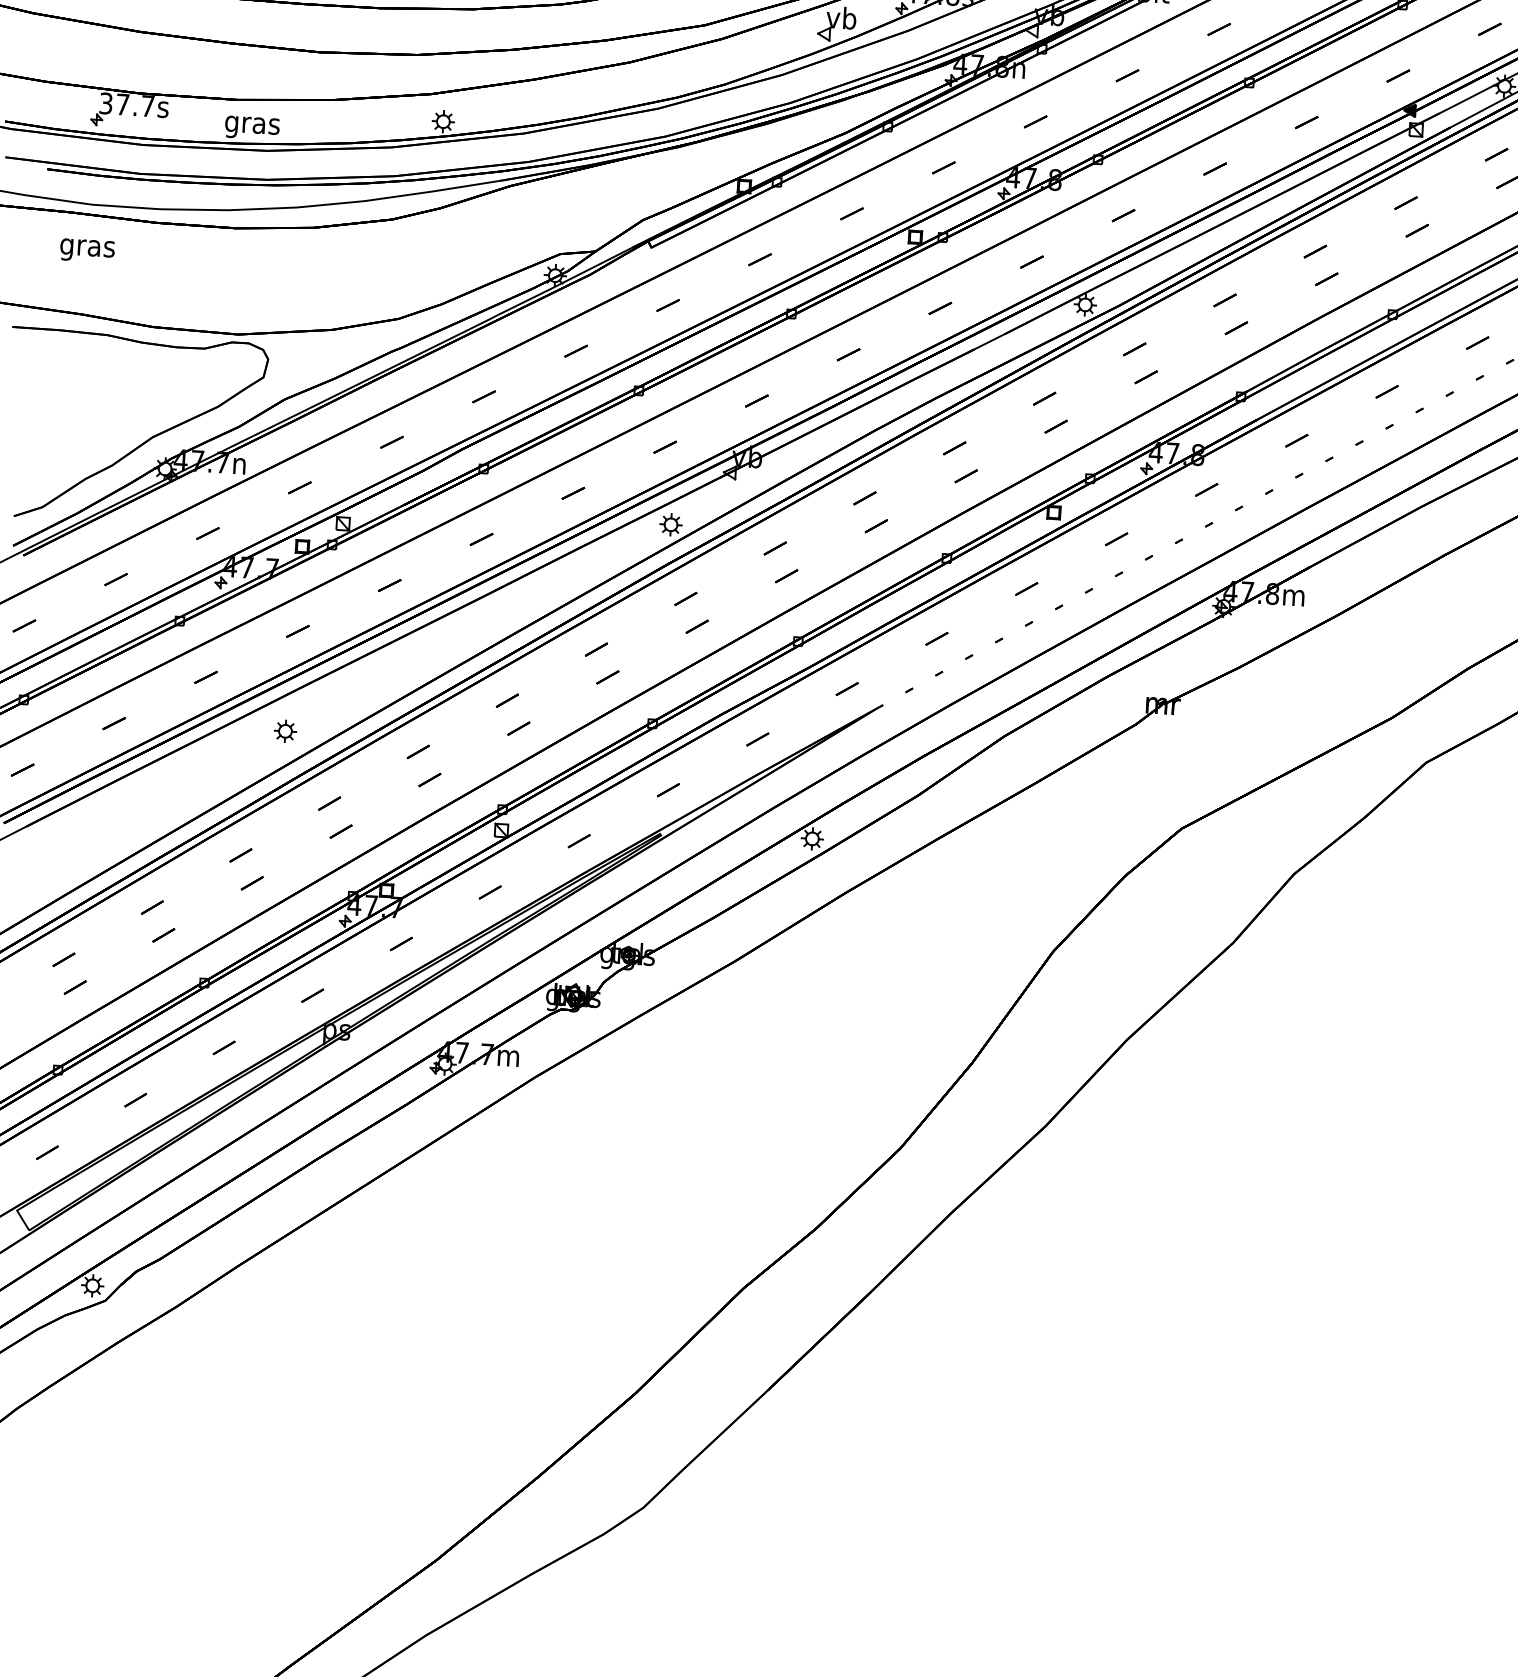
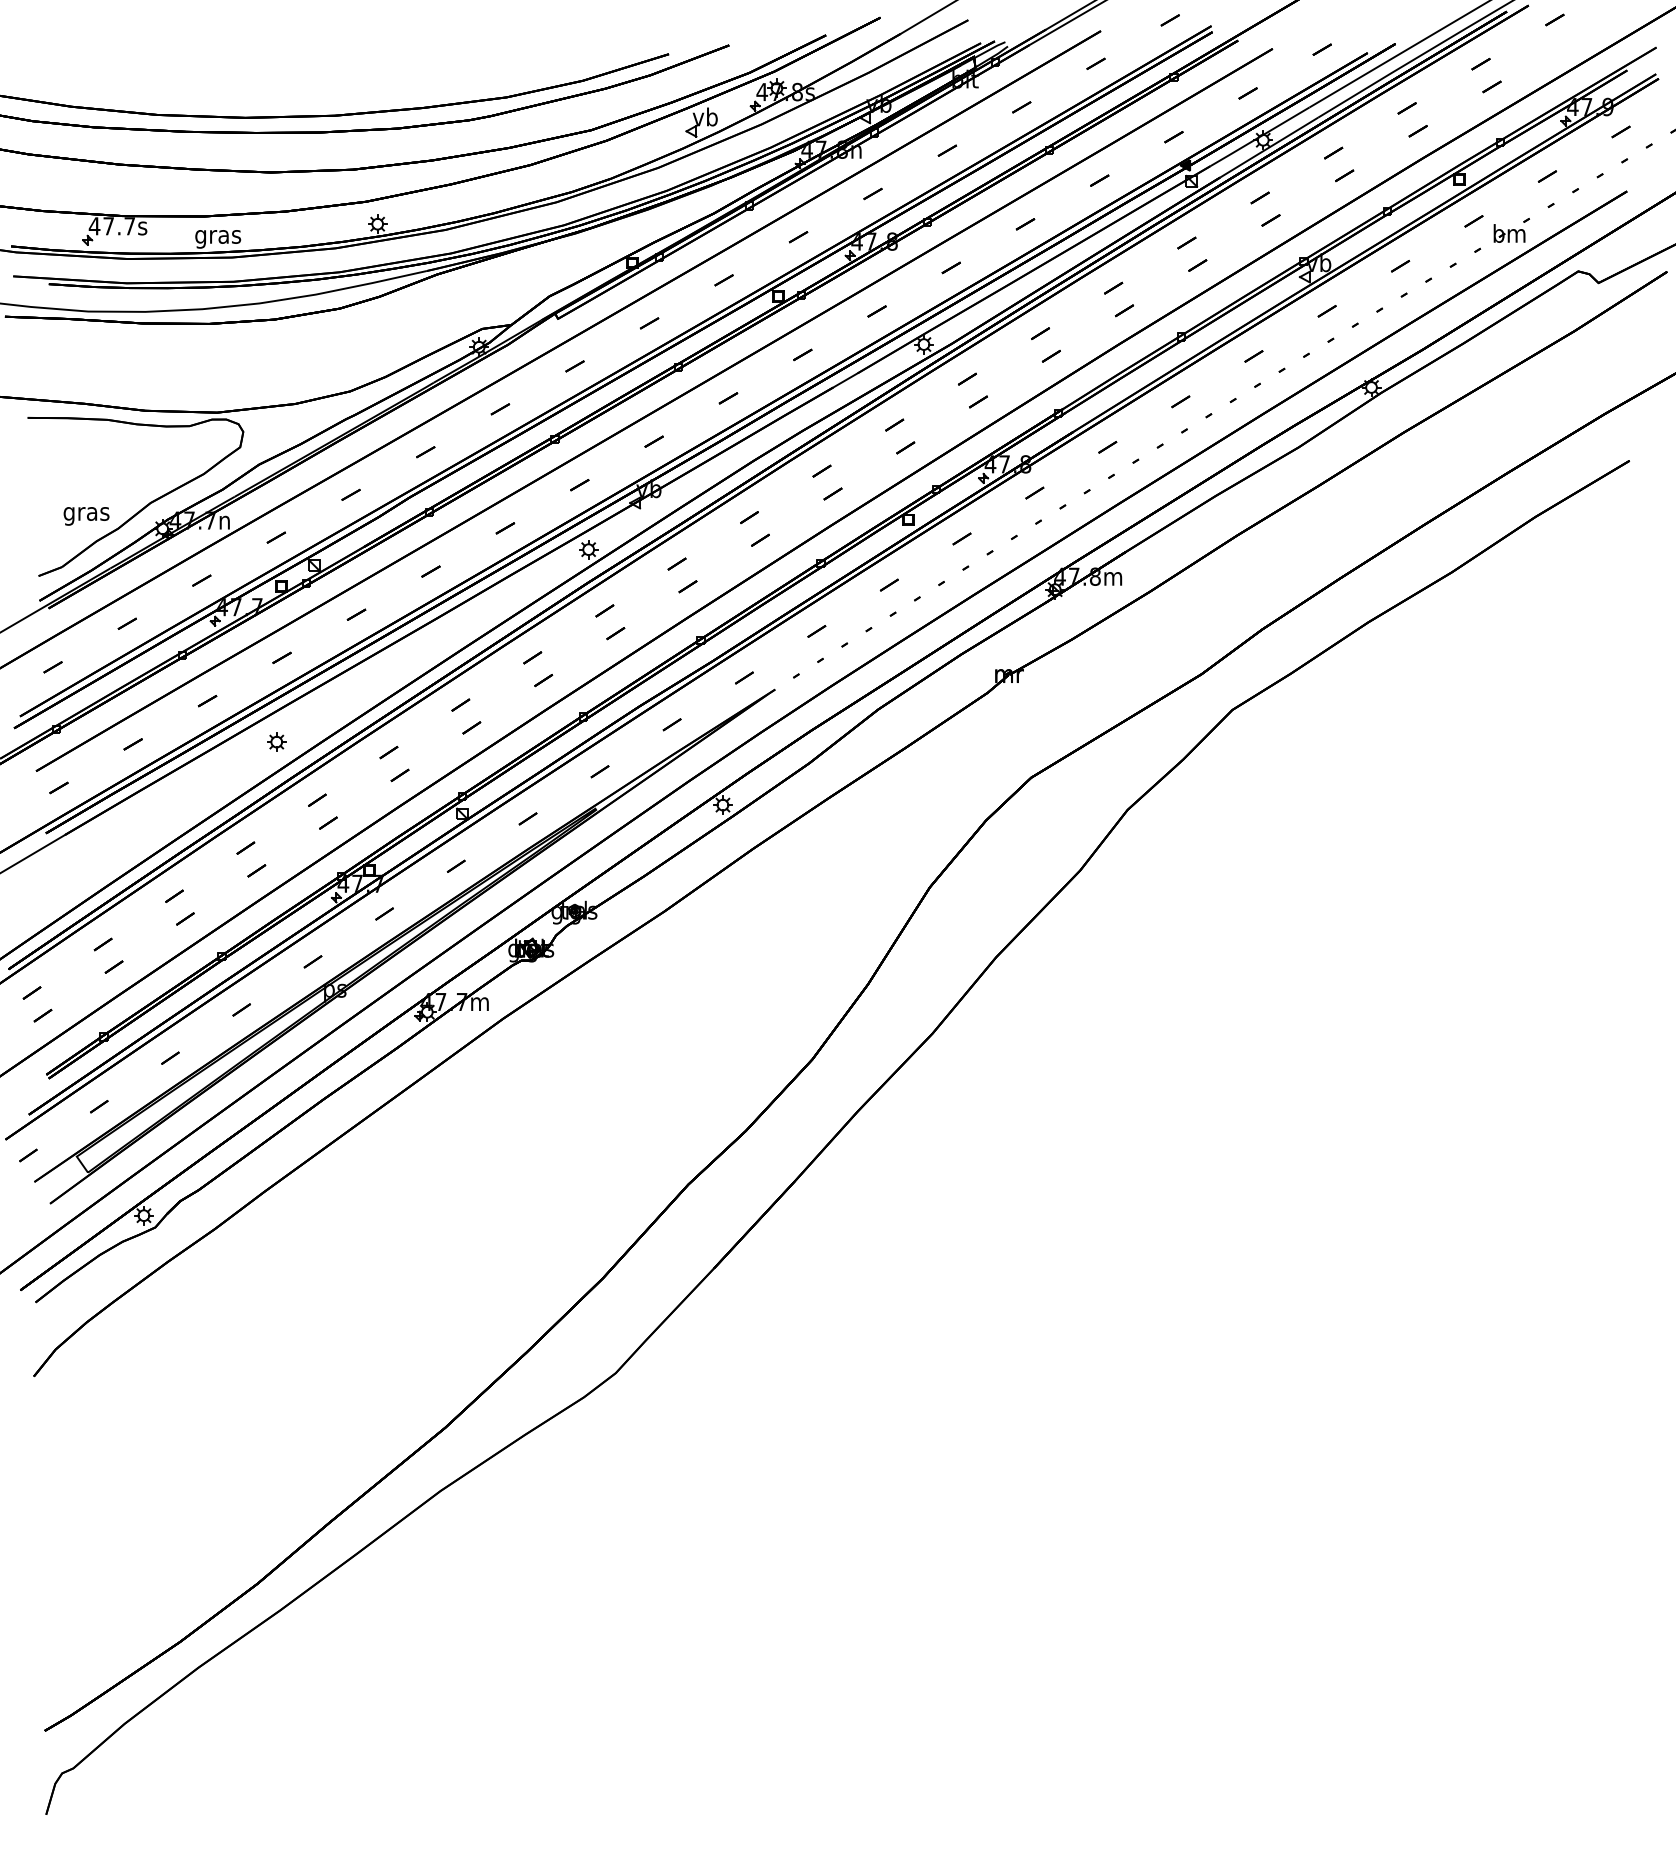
text: (105, 103) -> (94, 226), 37.7s -> 47.7s
text: (87, 250) -> (86, 516), moved

